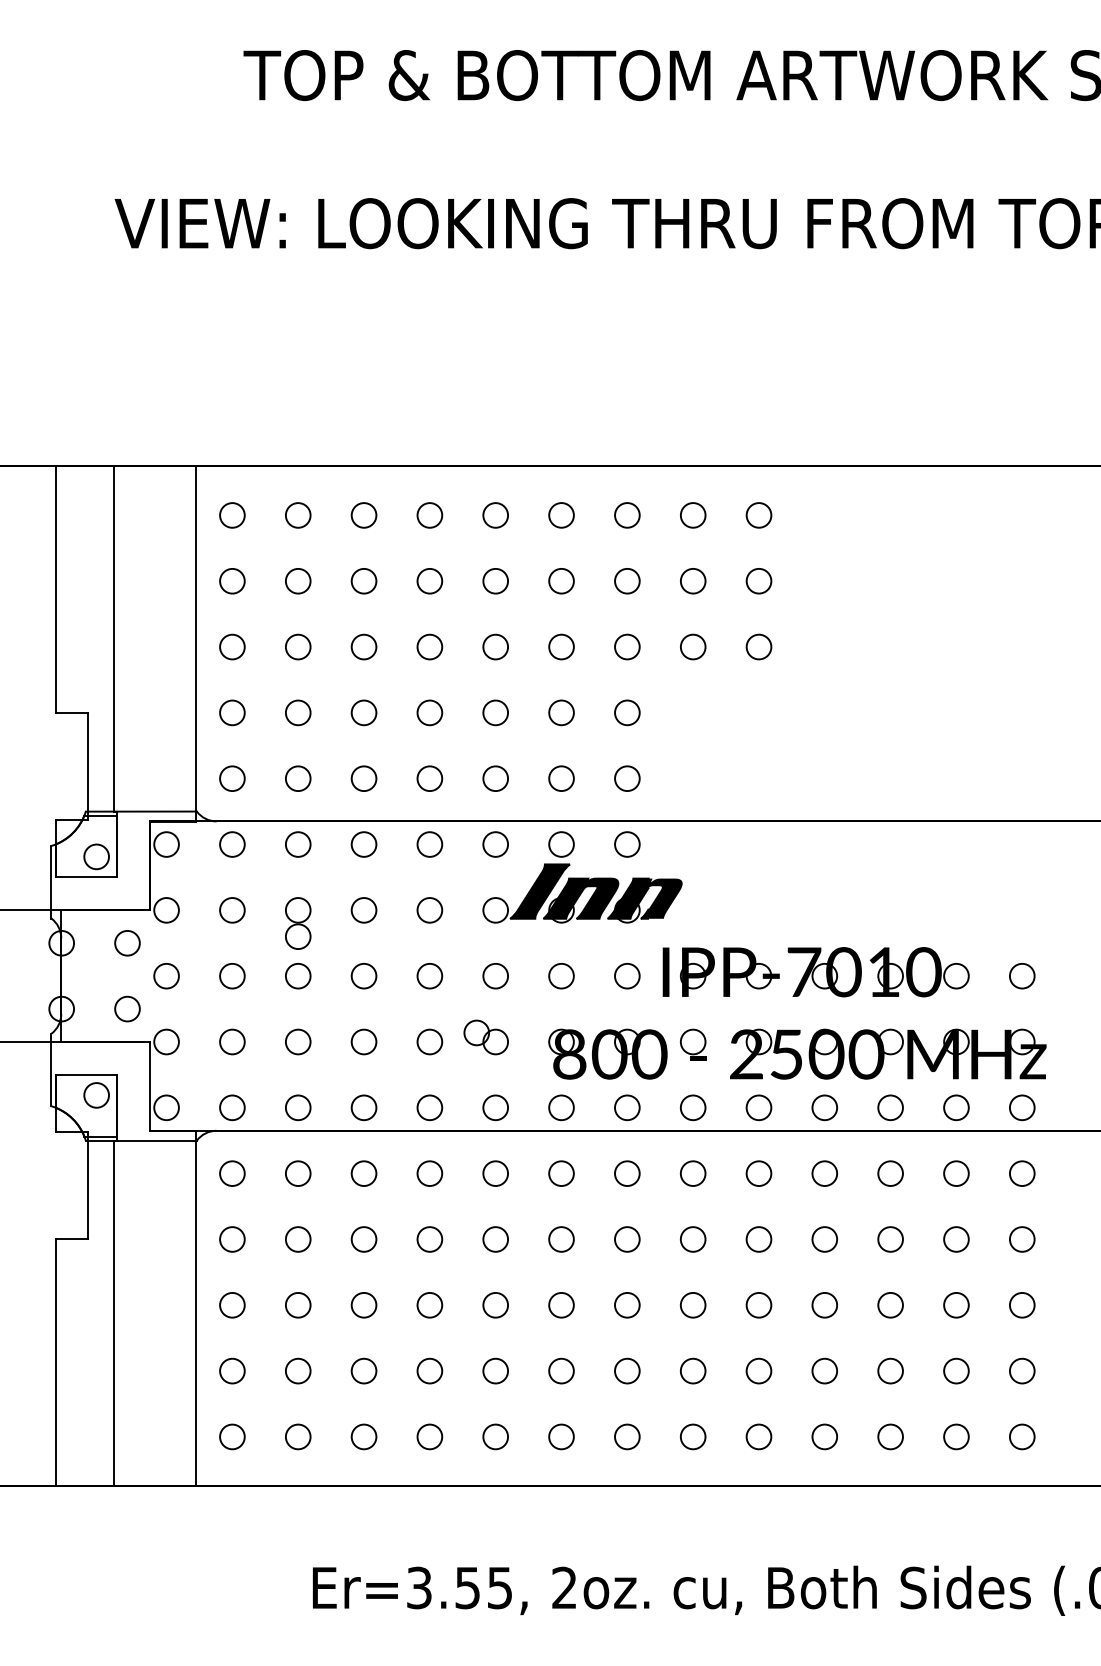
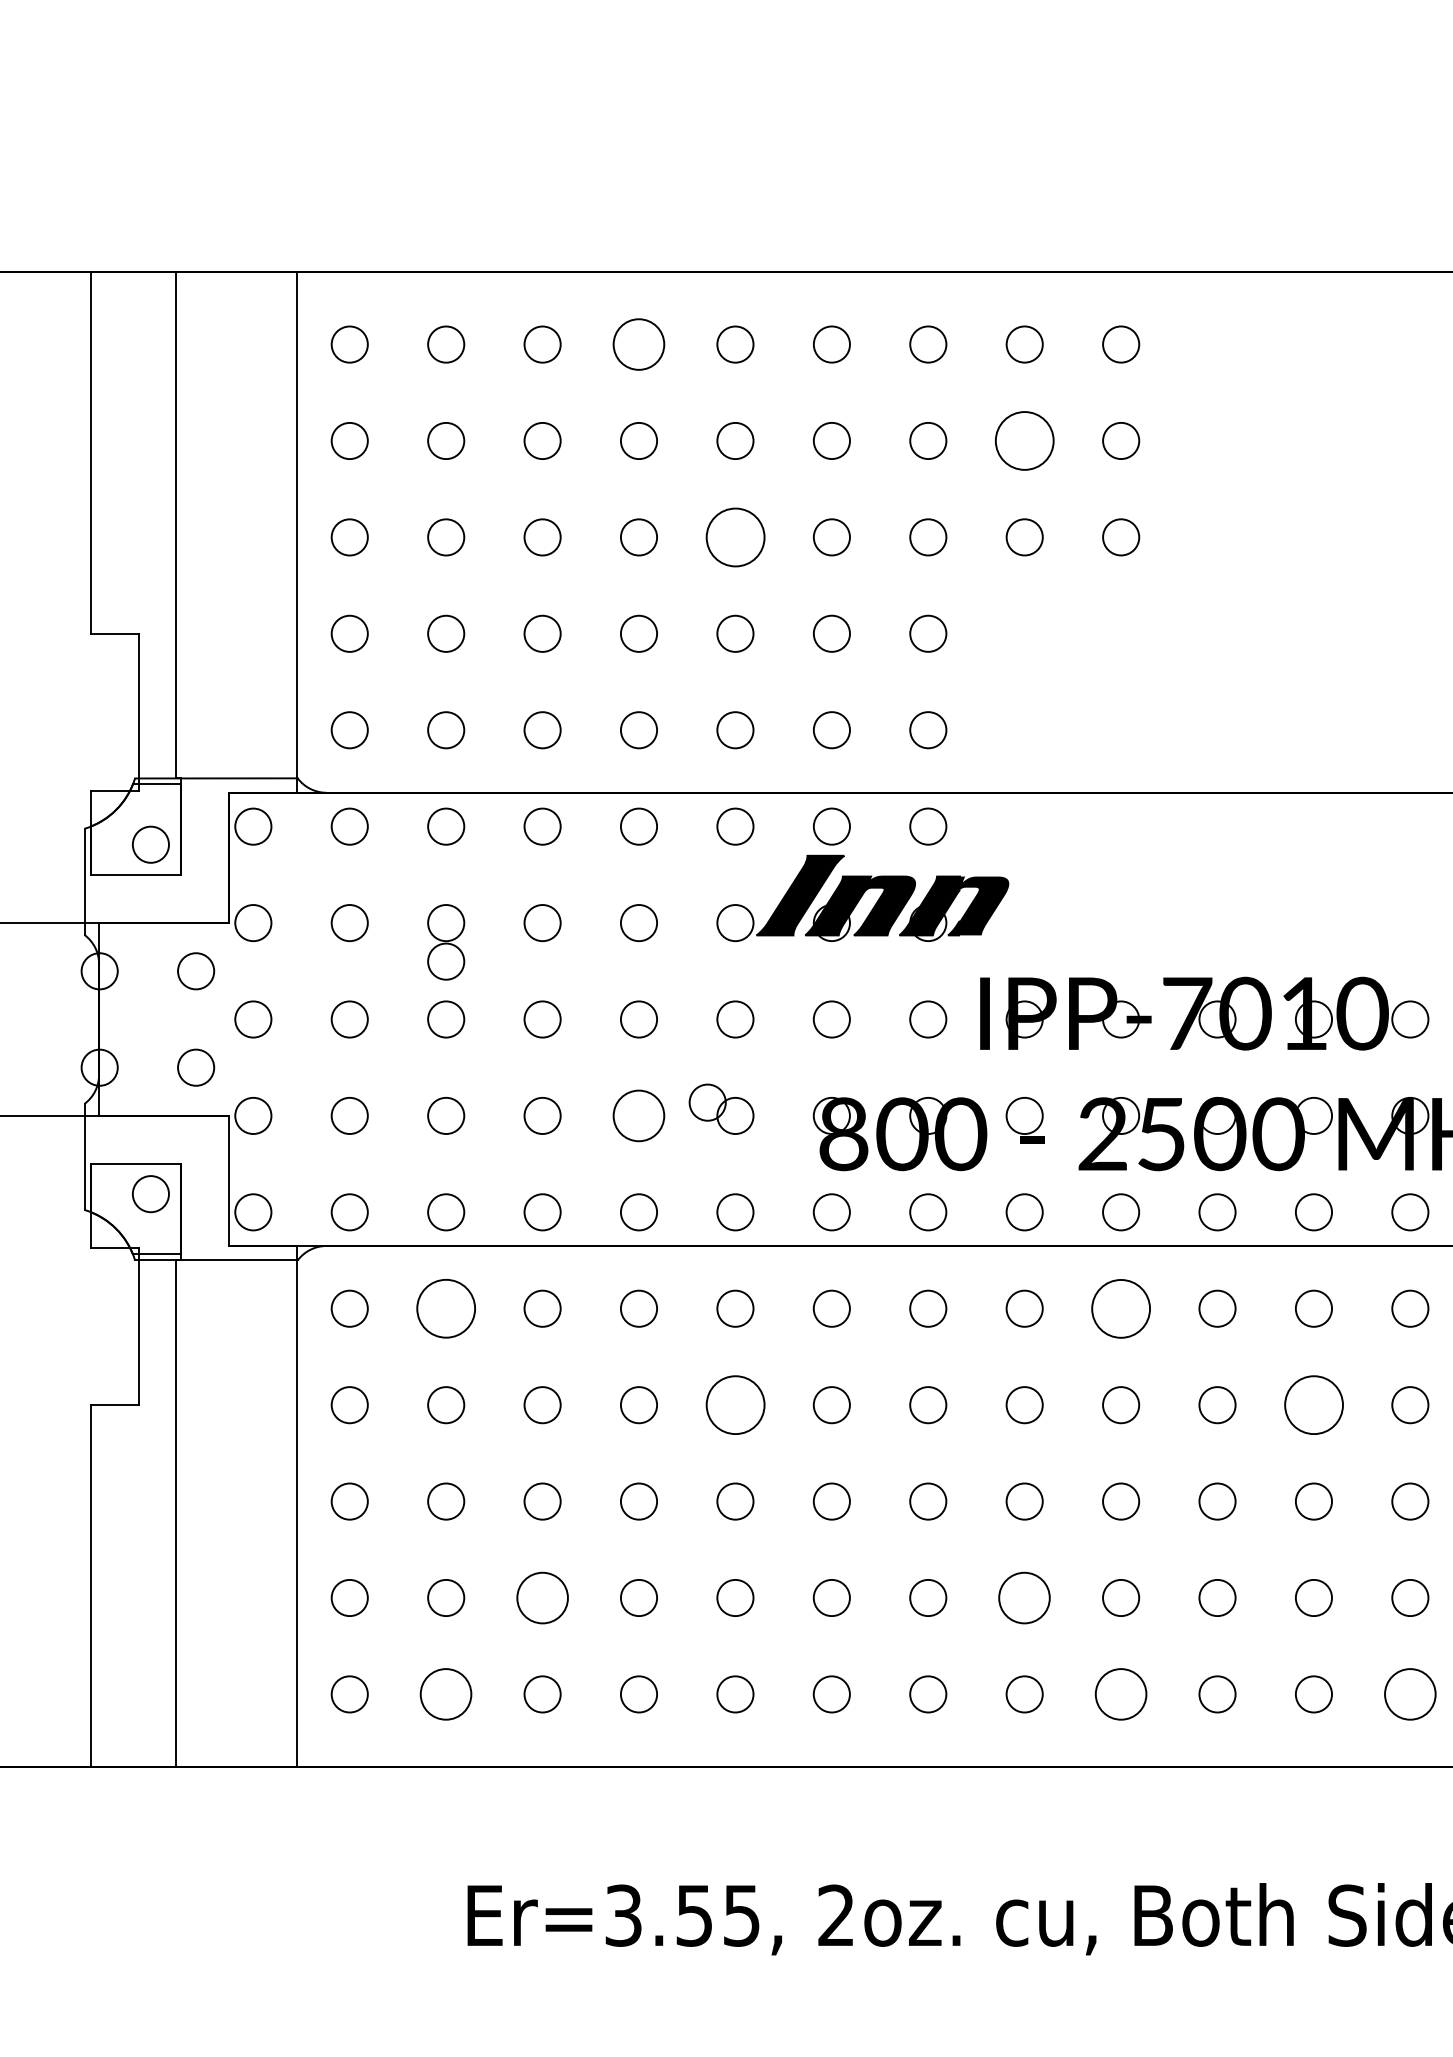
circle: (429, 515) -> (638, 344), size x1.4
circle: (692, 580) -> (1023, 439), size x1.6
circle: (495, 646) -> (735, 536), size x1.6
circle: (429, 1041) -> (638, 1115), size x1.4
circle: (297, 1173) -> (445, 1308), size x1.6
circle: (758, 1173) -> (1120, 1308), size x1.6
circle: (495, 1239) -> (735, 1405), size x1.6
circle: (890, 1239) -> (1313, 1405), size x1.6
circle: (363, 1370) -> (541, 1597), size x1.4
circle: (693, 1370) -> (1025, 1597), size x1.4
circle: (298, 1436) -> (446, 1693), size x1.4
circle: (758, 1436) -> (1120, 1693), size x1.4
circle: (956, 1436) -> (1410, 1693), size x1.4

